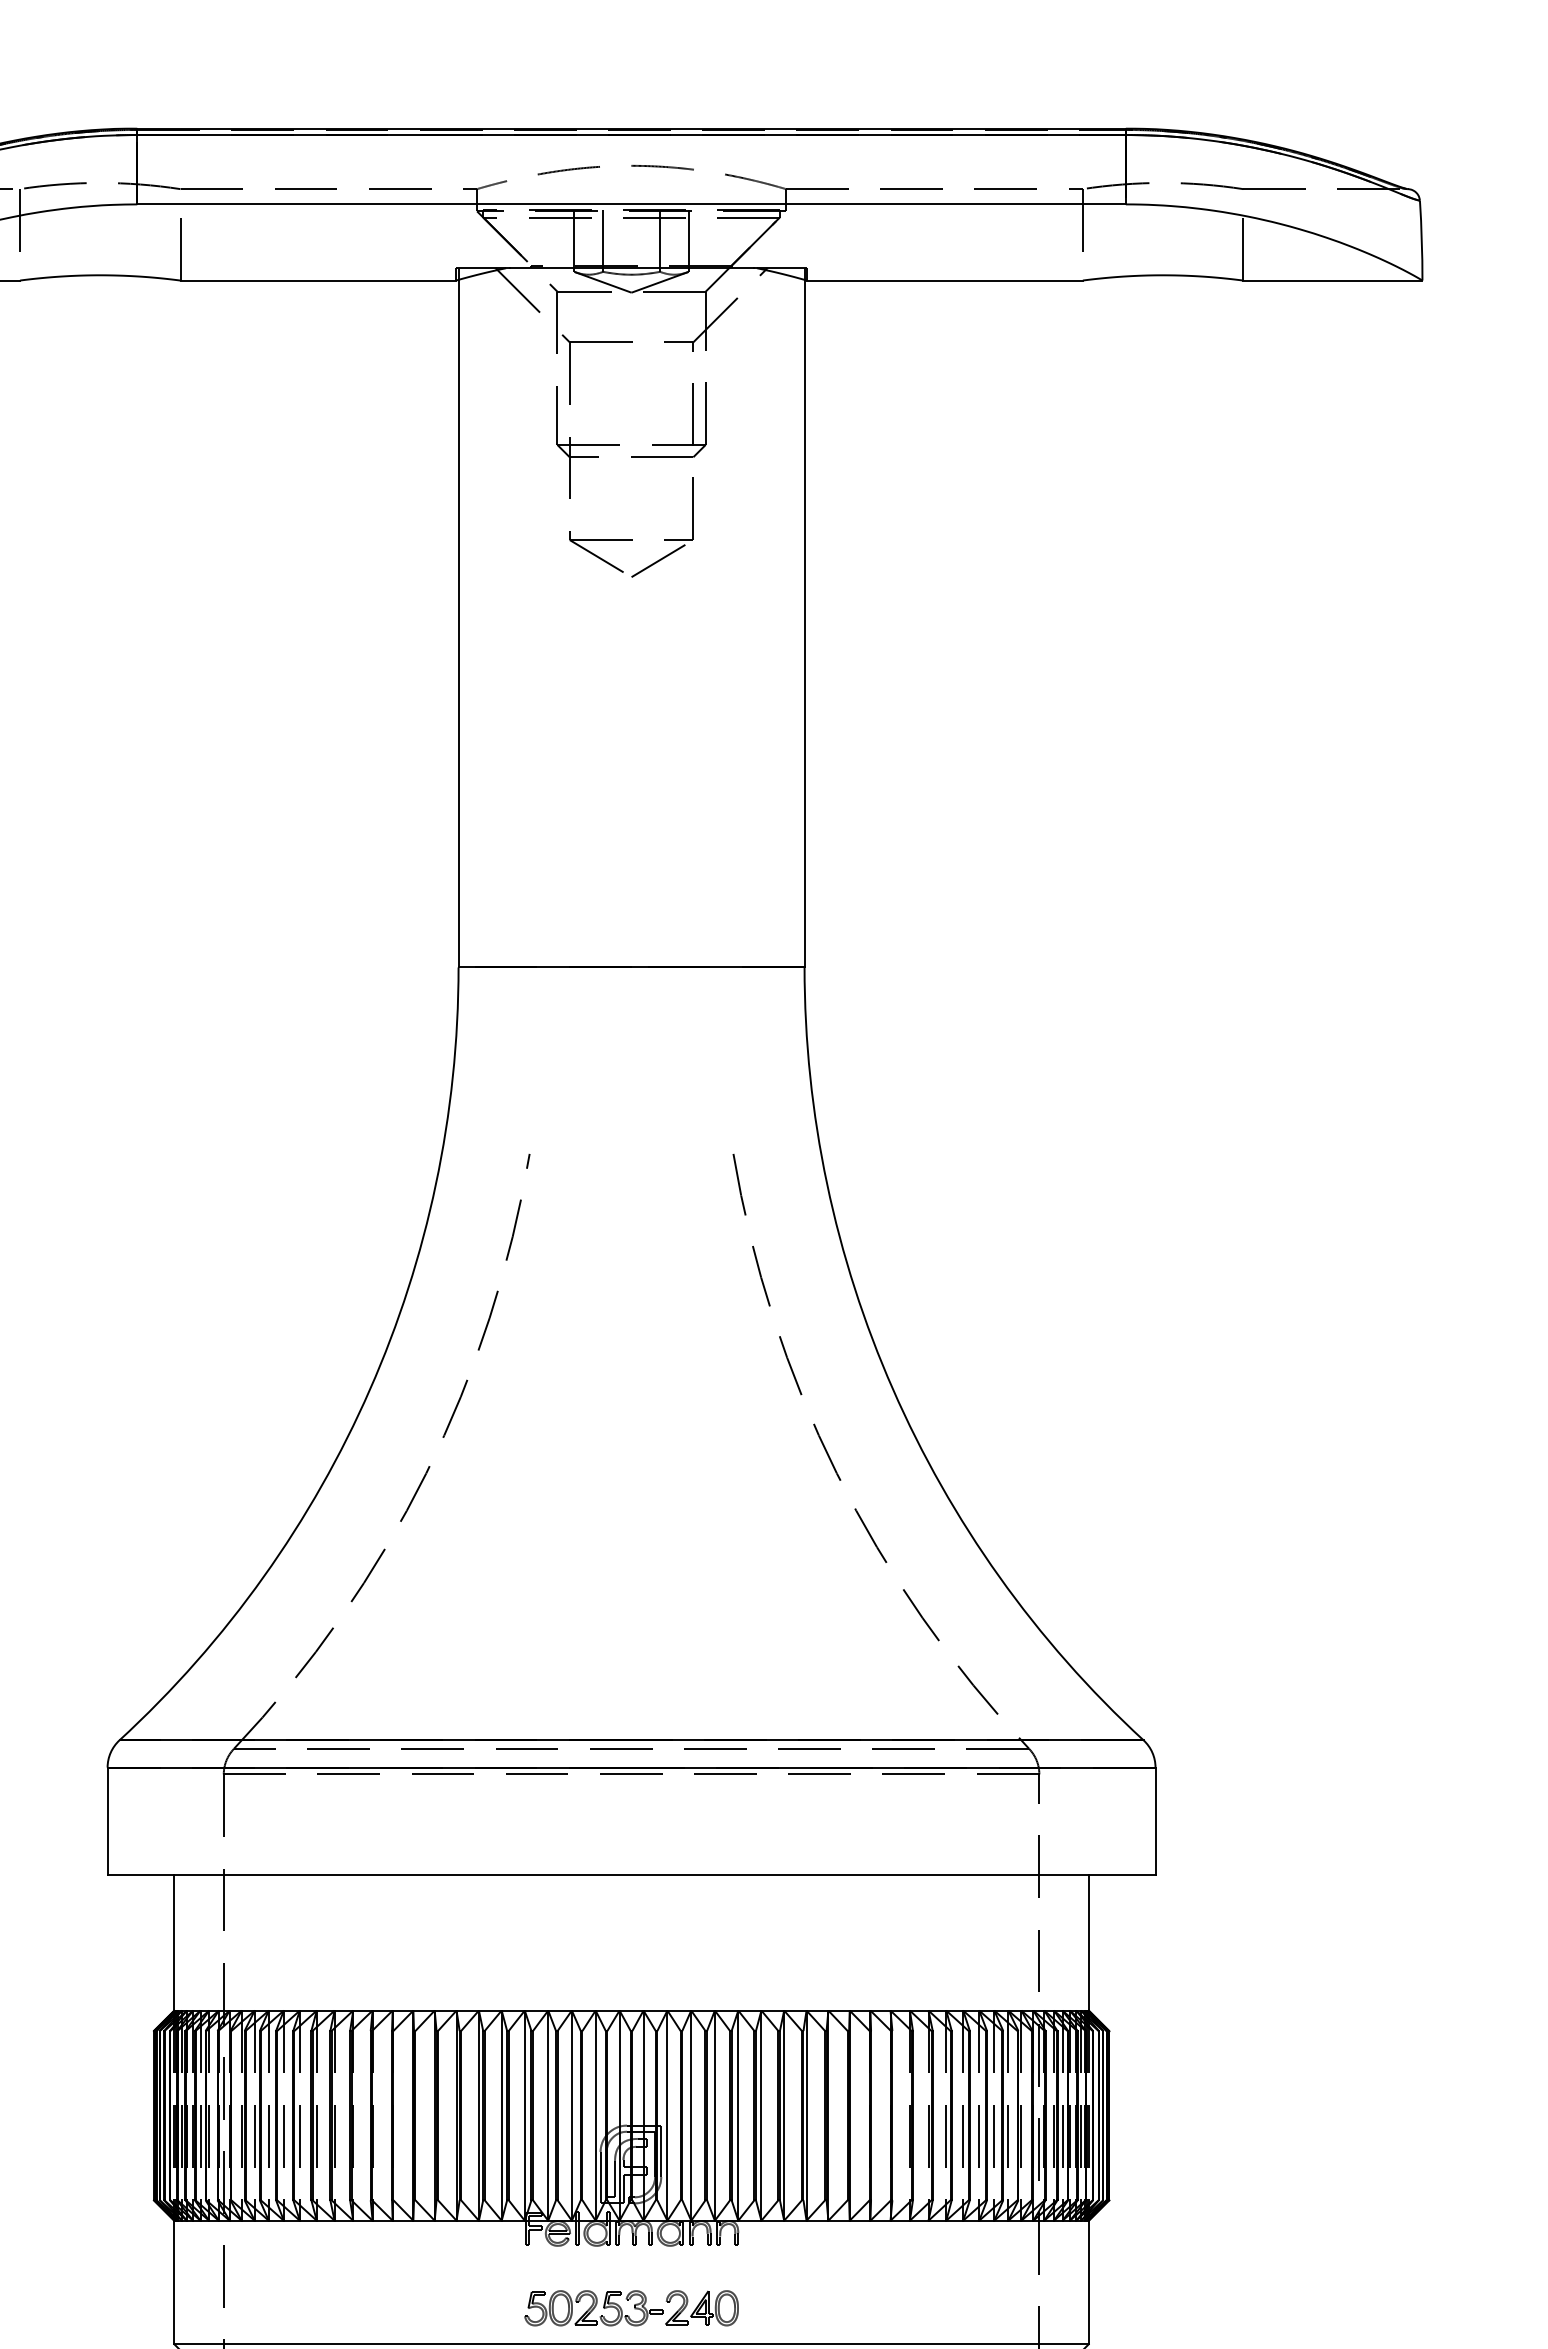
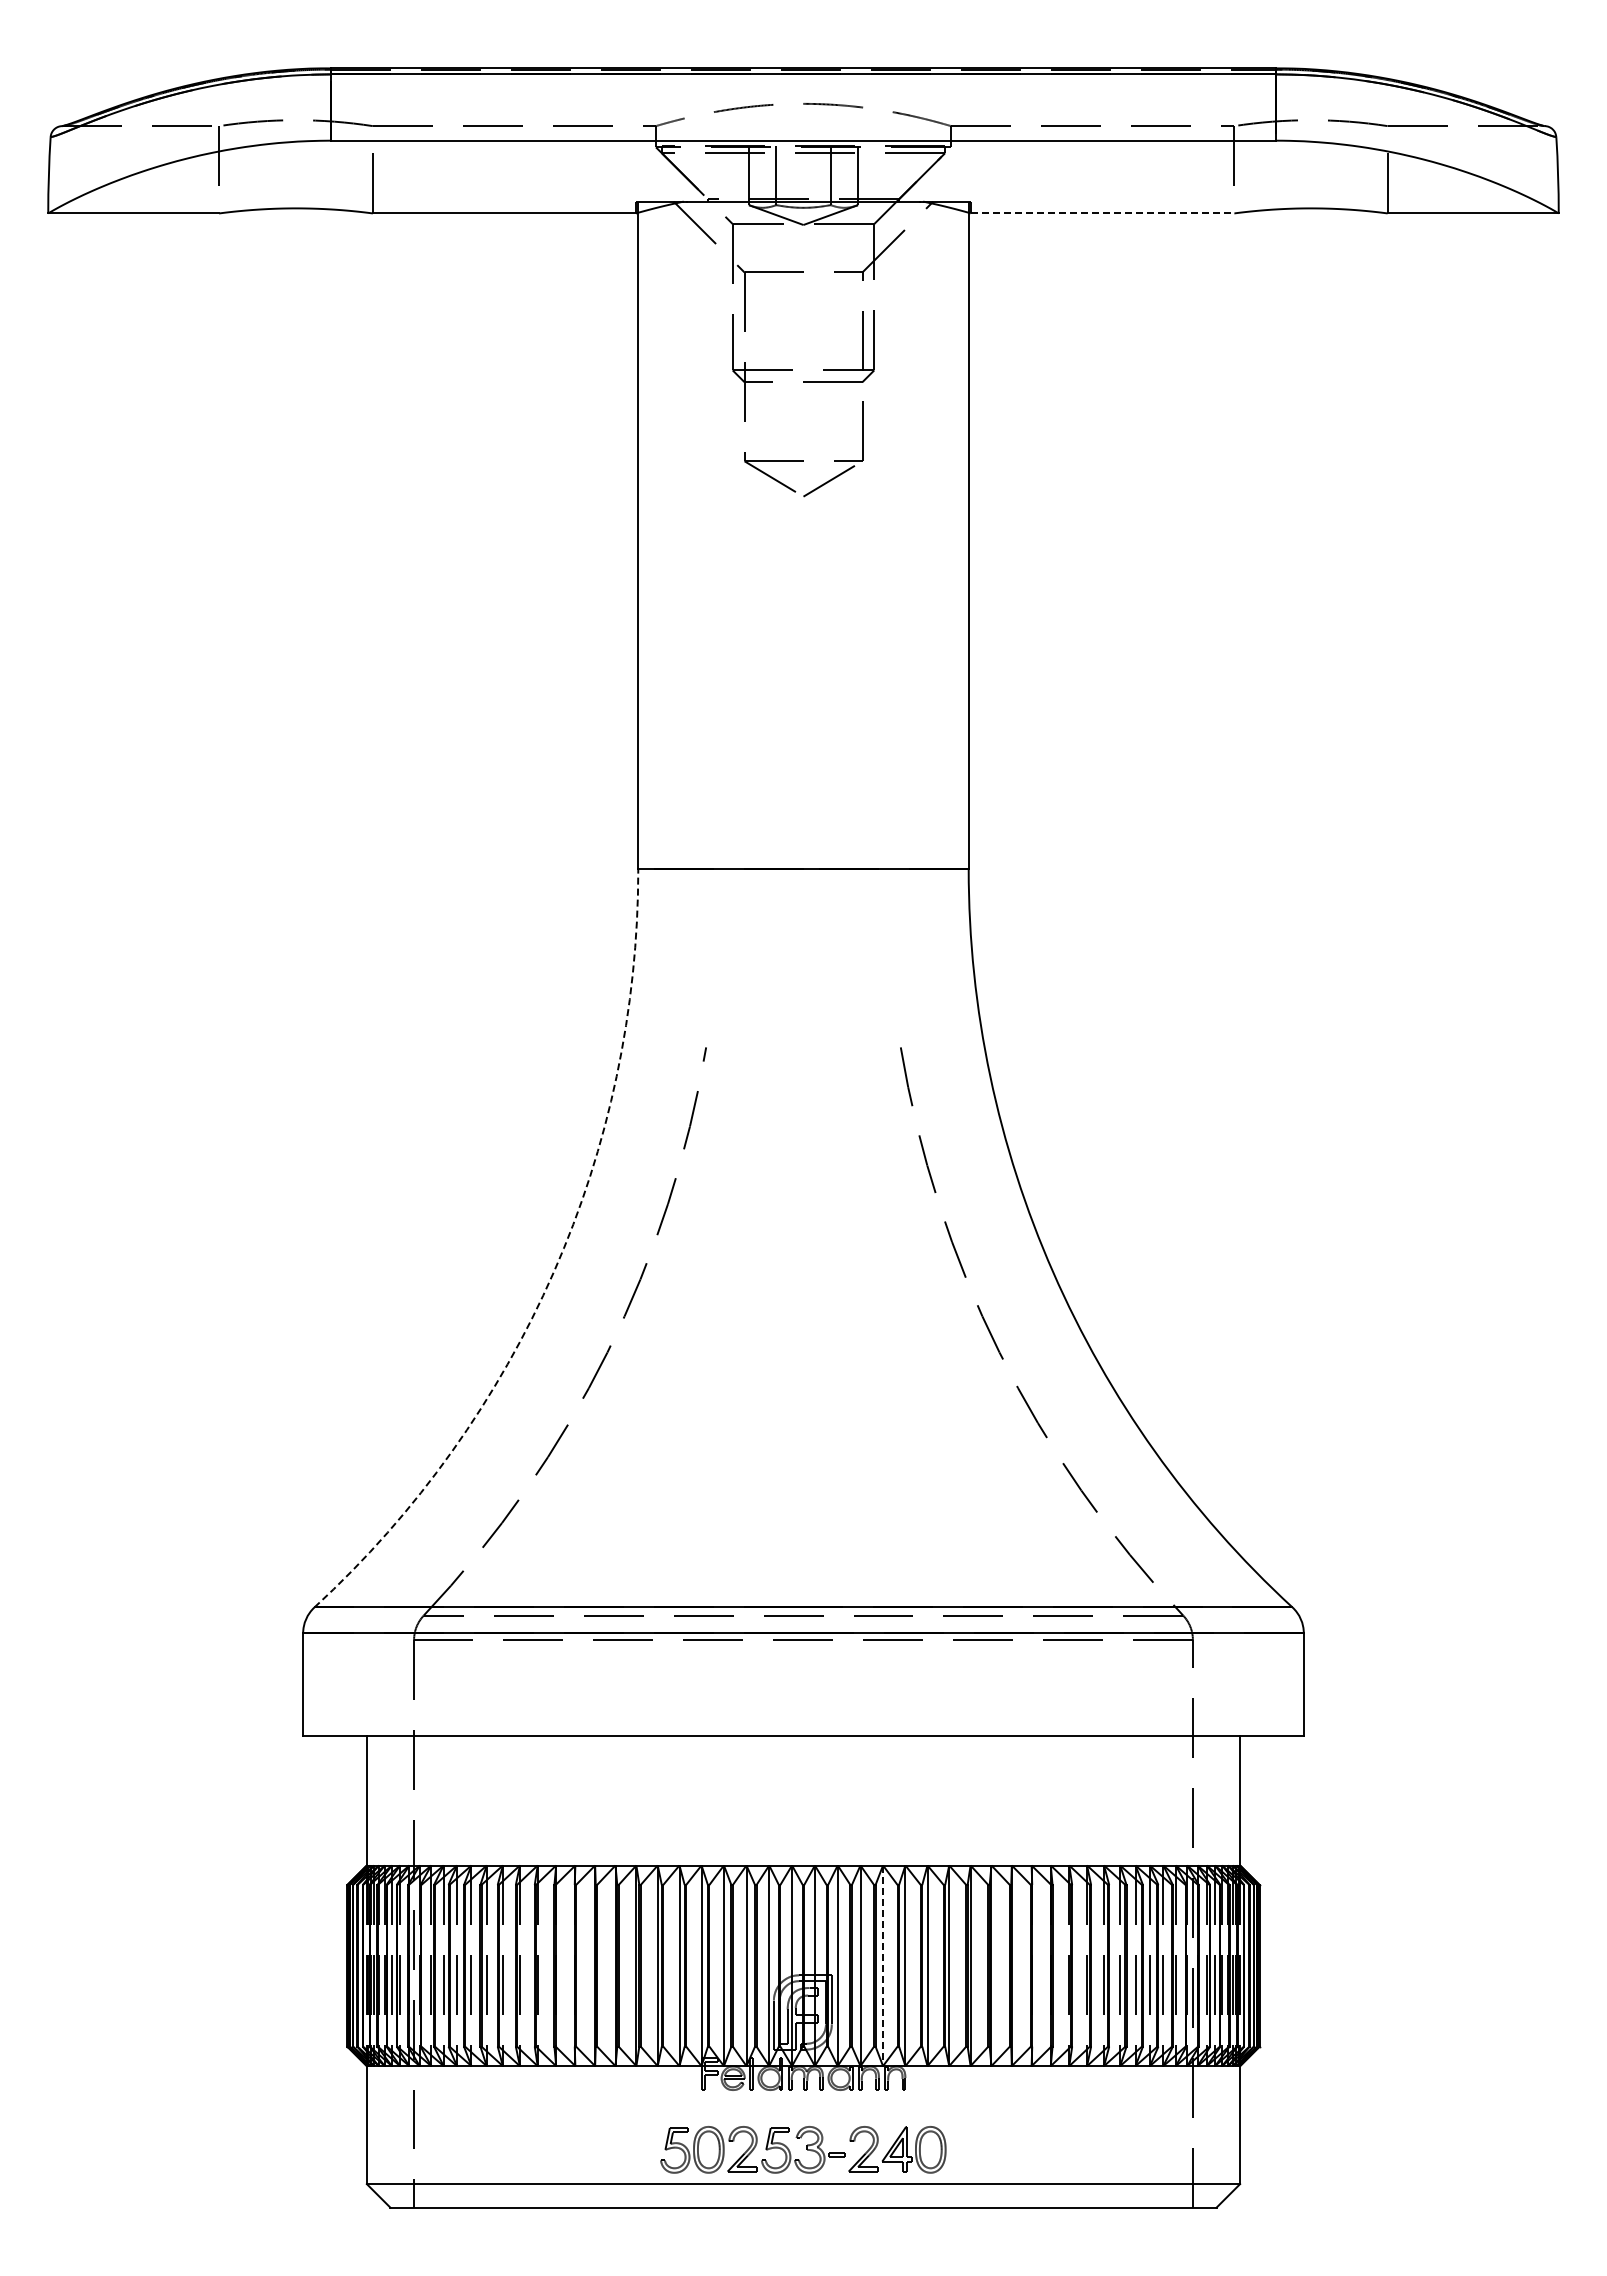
line: (944, 280) -> (1102, 213), solid -> dashed
arc: (369, 1389) -> (553, 1272), solid -> dashed
line: (715, 2116) -> (883, 1966), solid -> dashed
part: (631, 2308) -> (803, 2149), size x1.4

